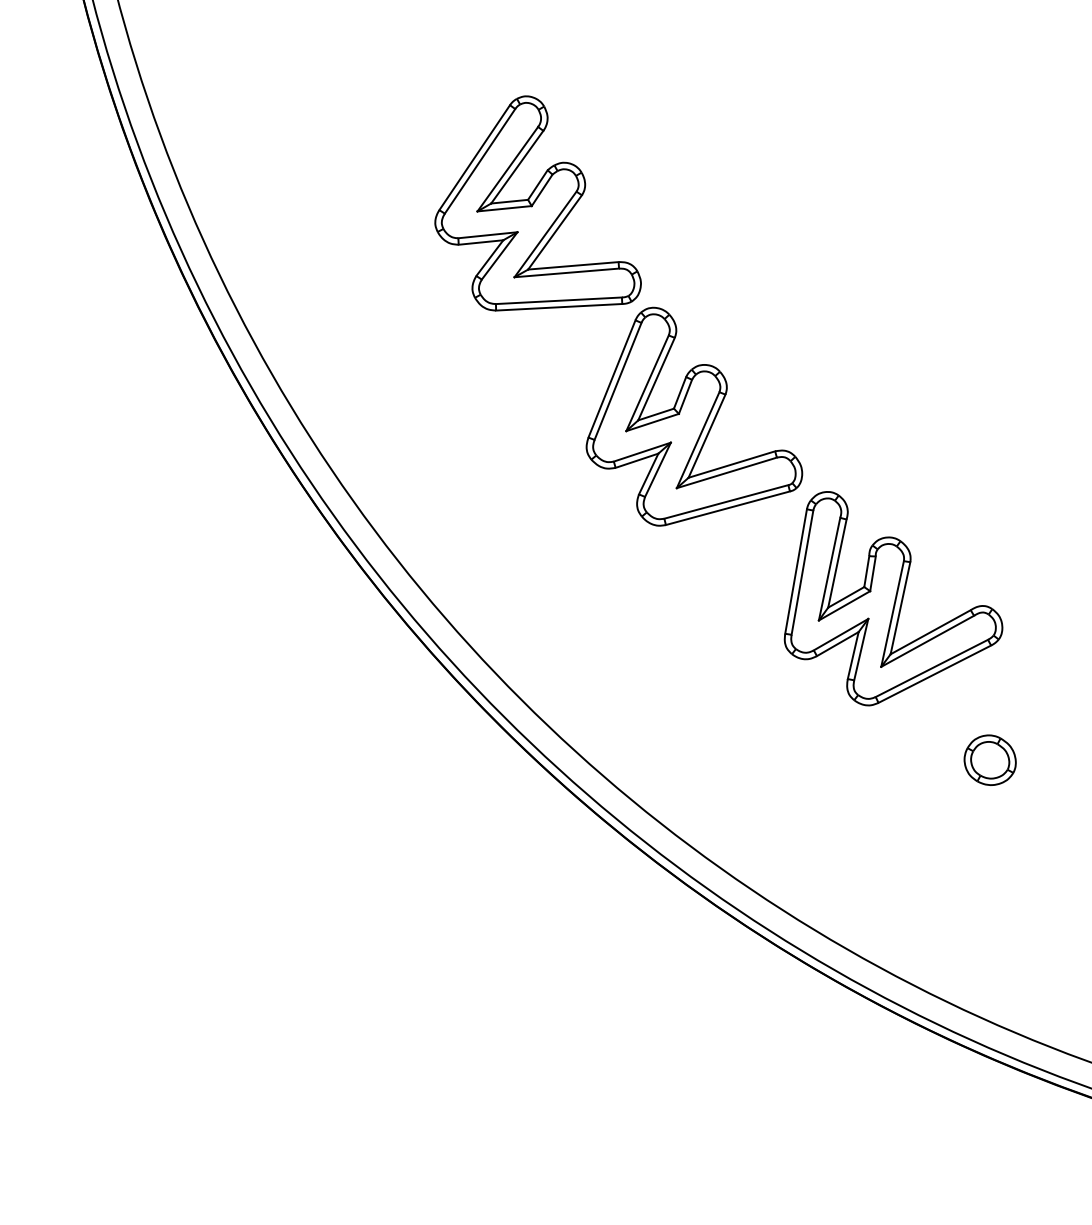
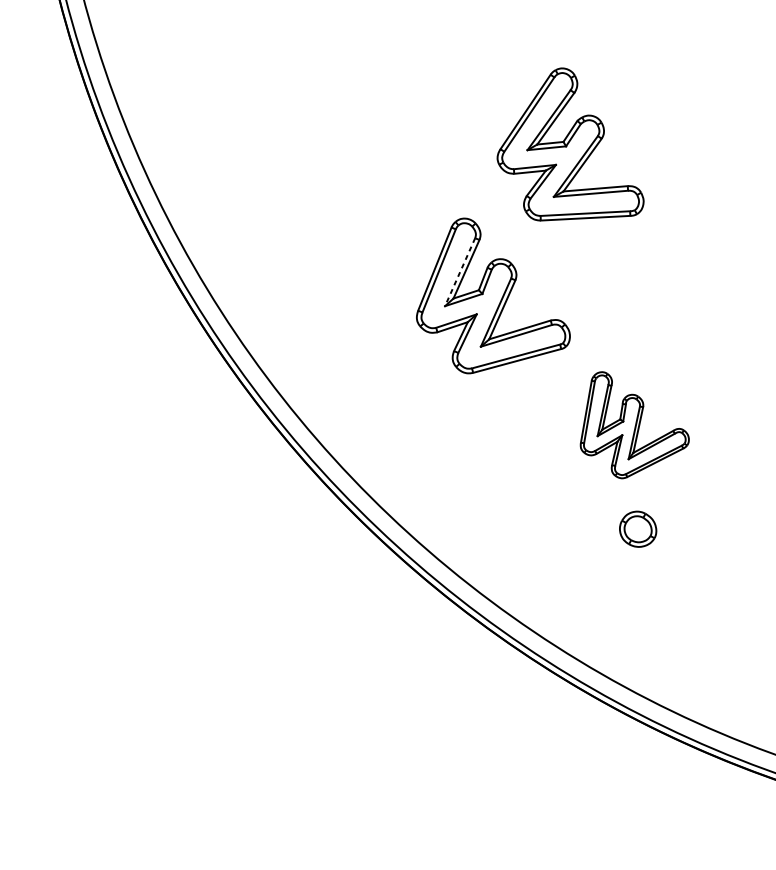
part: (537, 203) -> (570, 144), moved
line: (647, 383) -> (460, 272), solid -> dashed
part: (893, 598) -> (634, 425), size x0.7
part: (989, 759) -> (637, 528), moved

